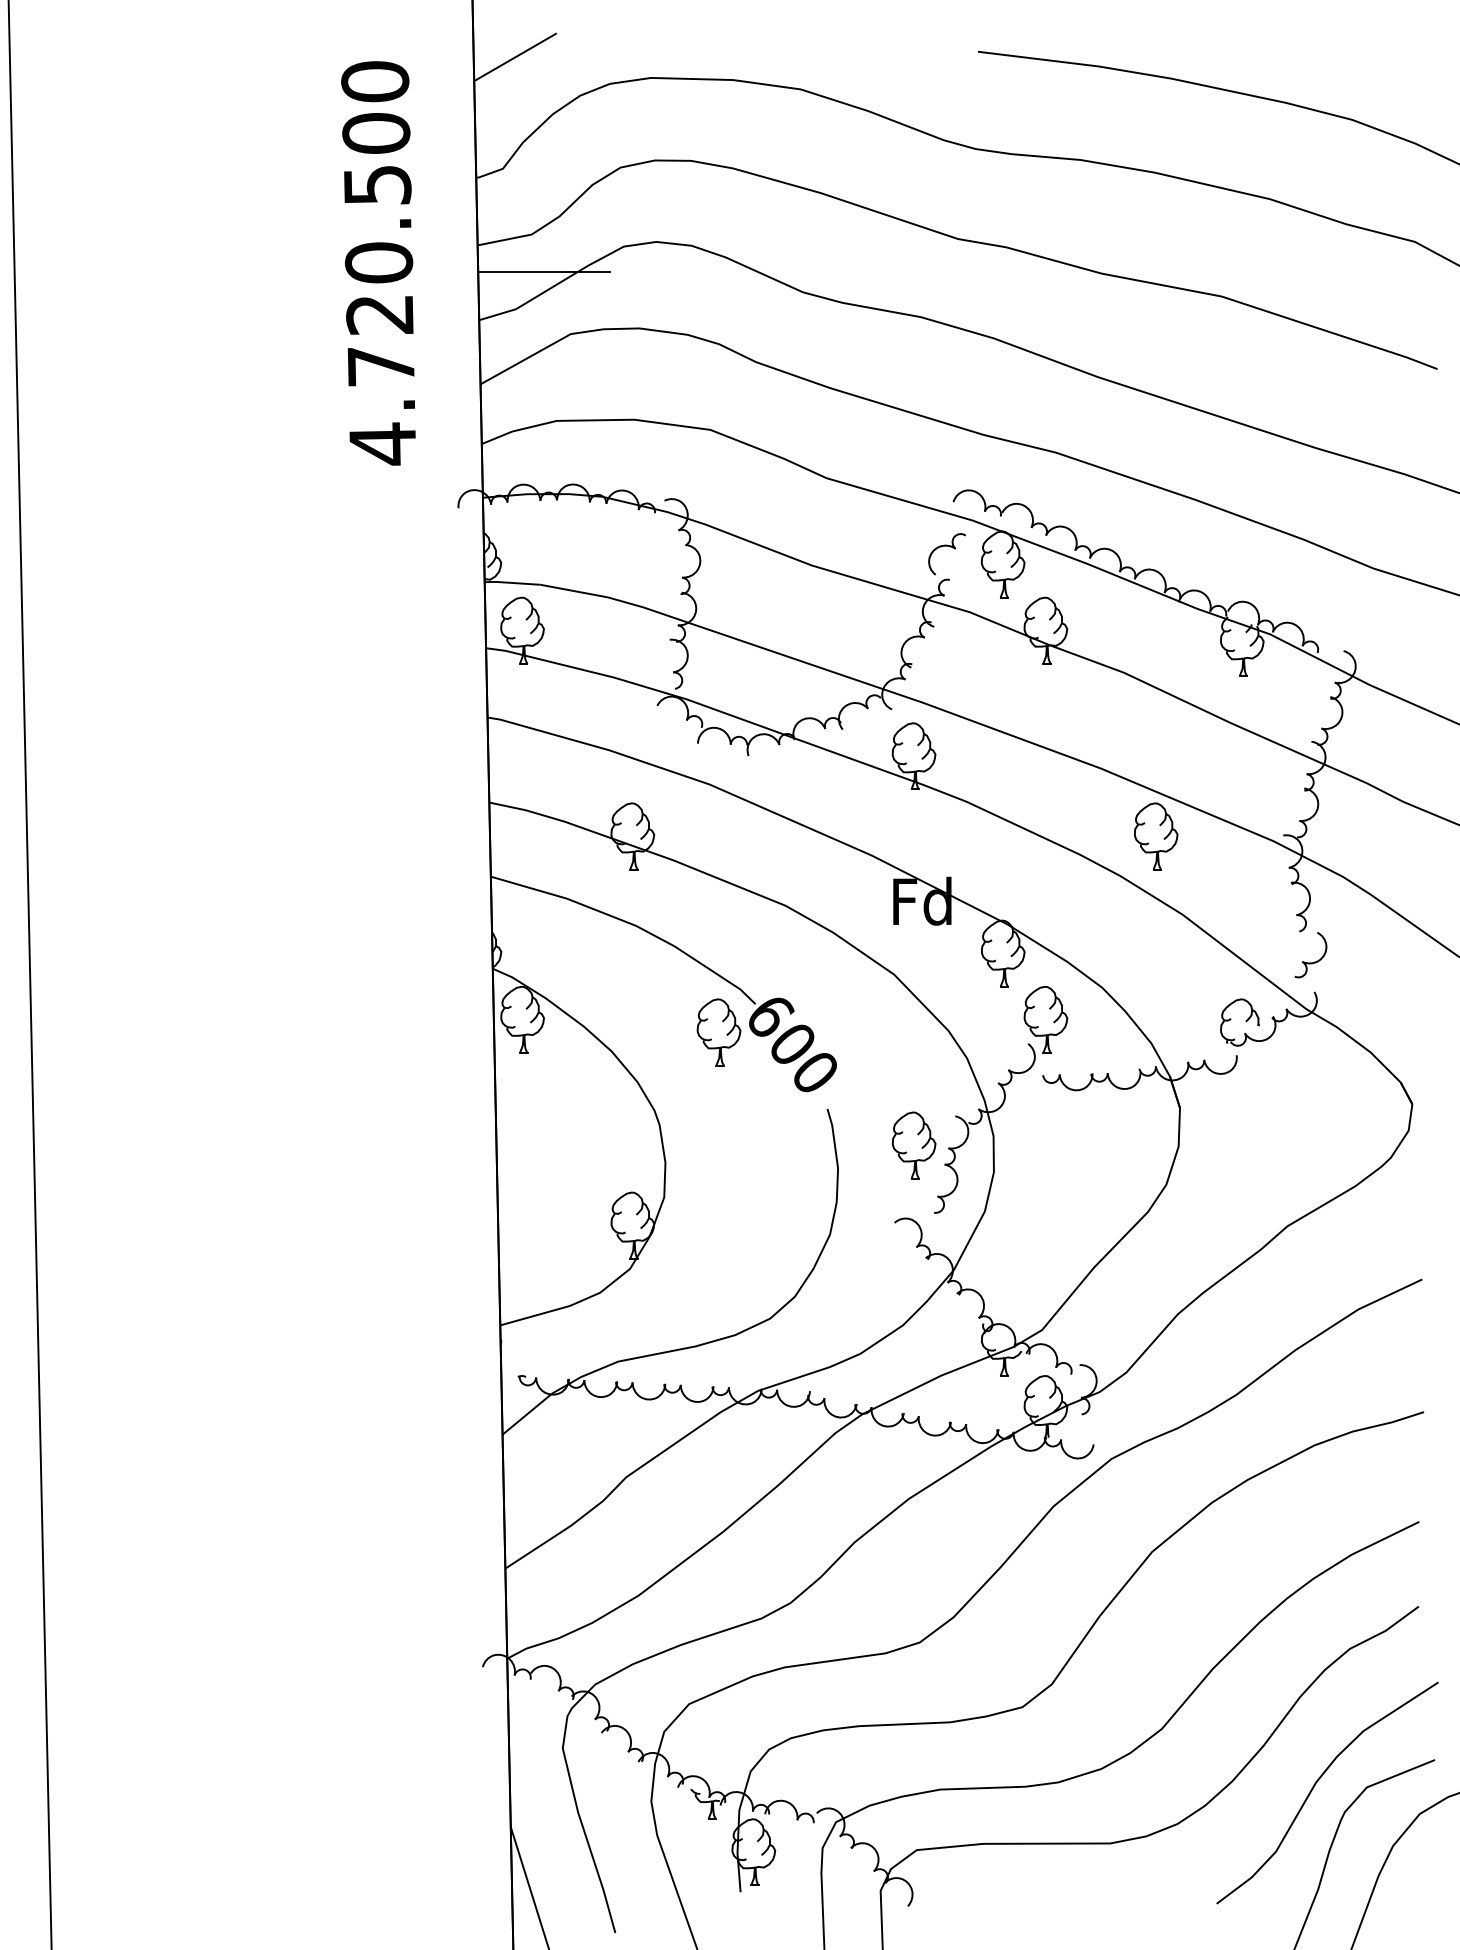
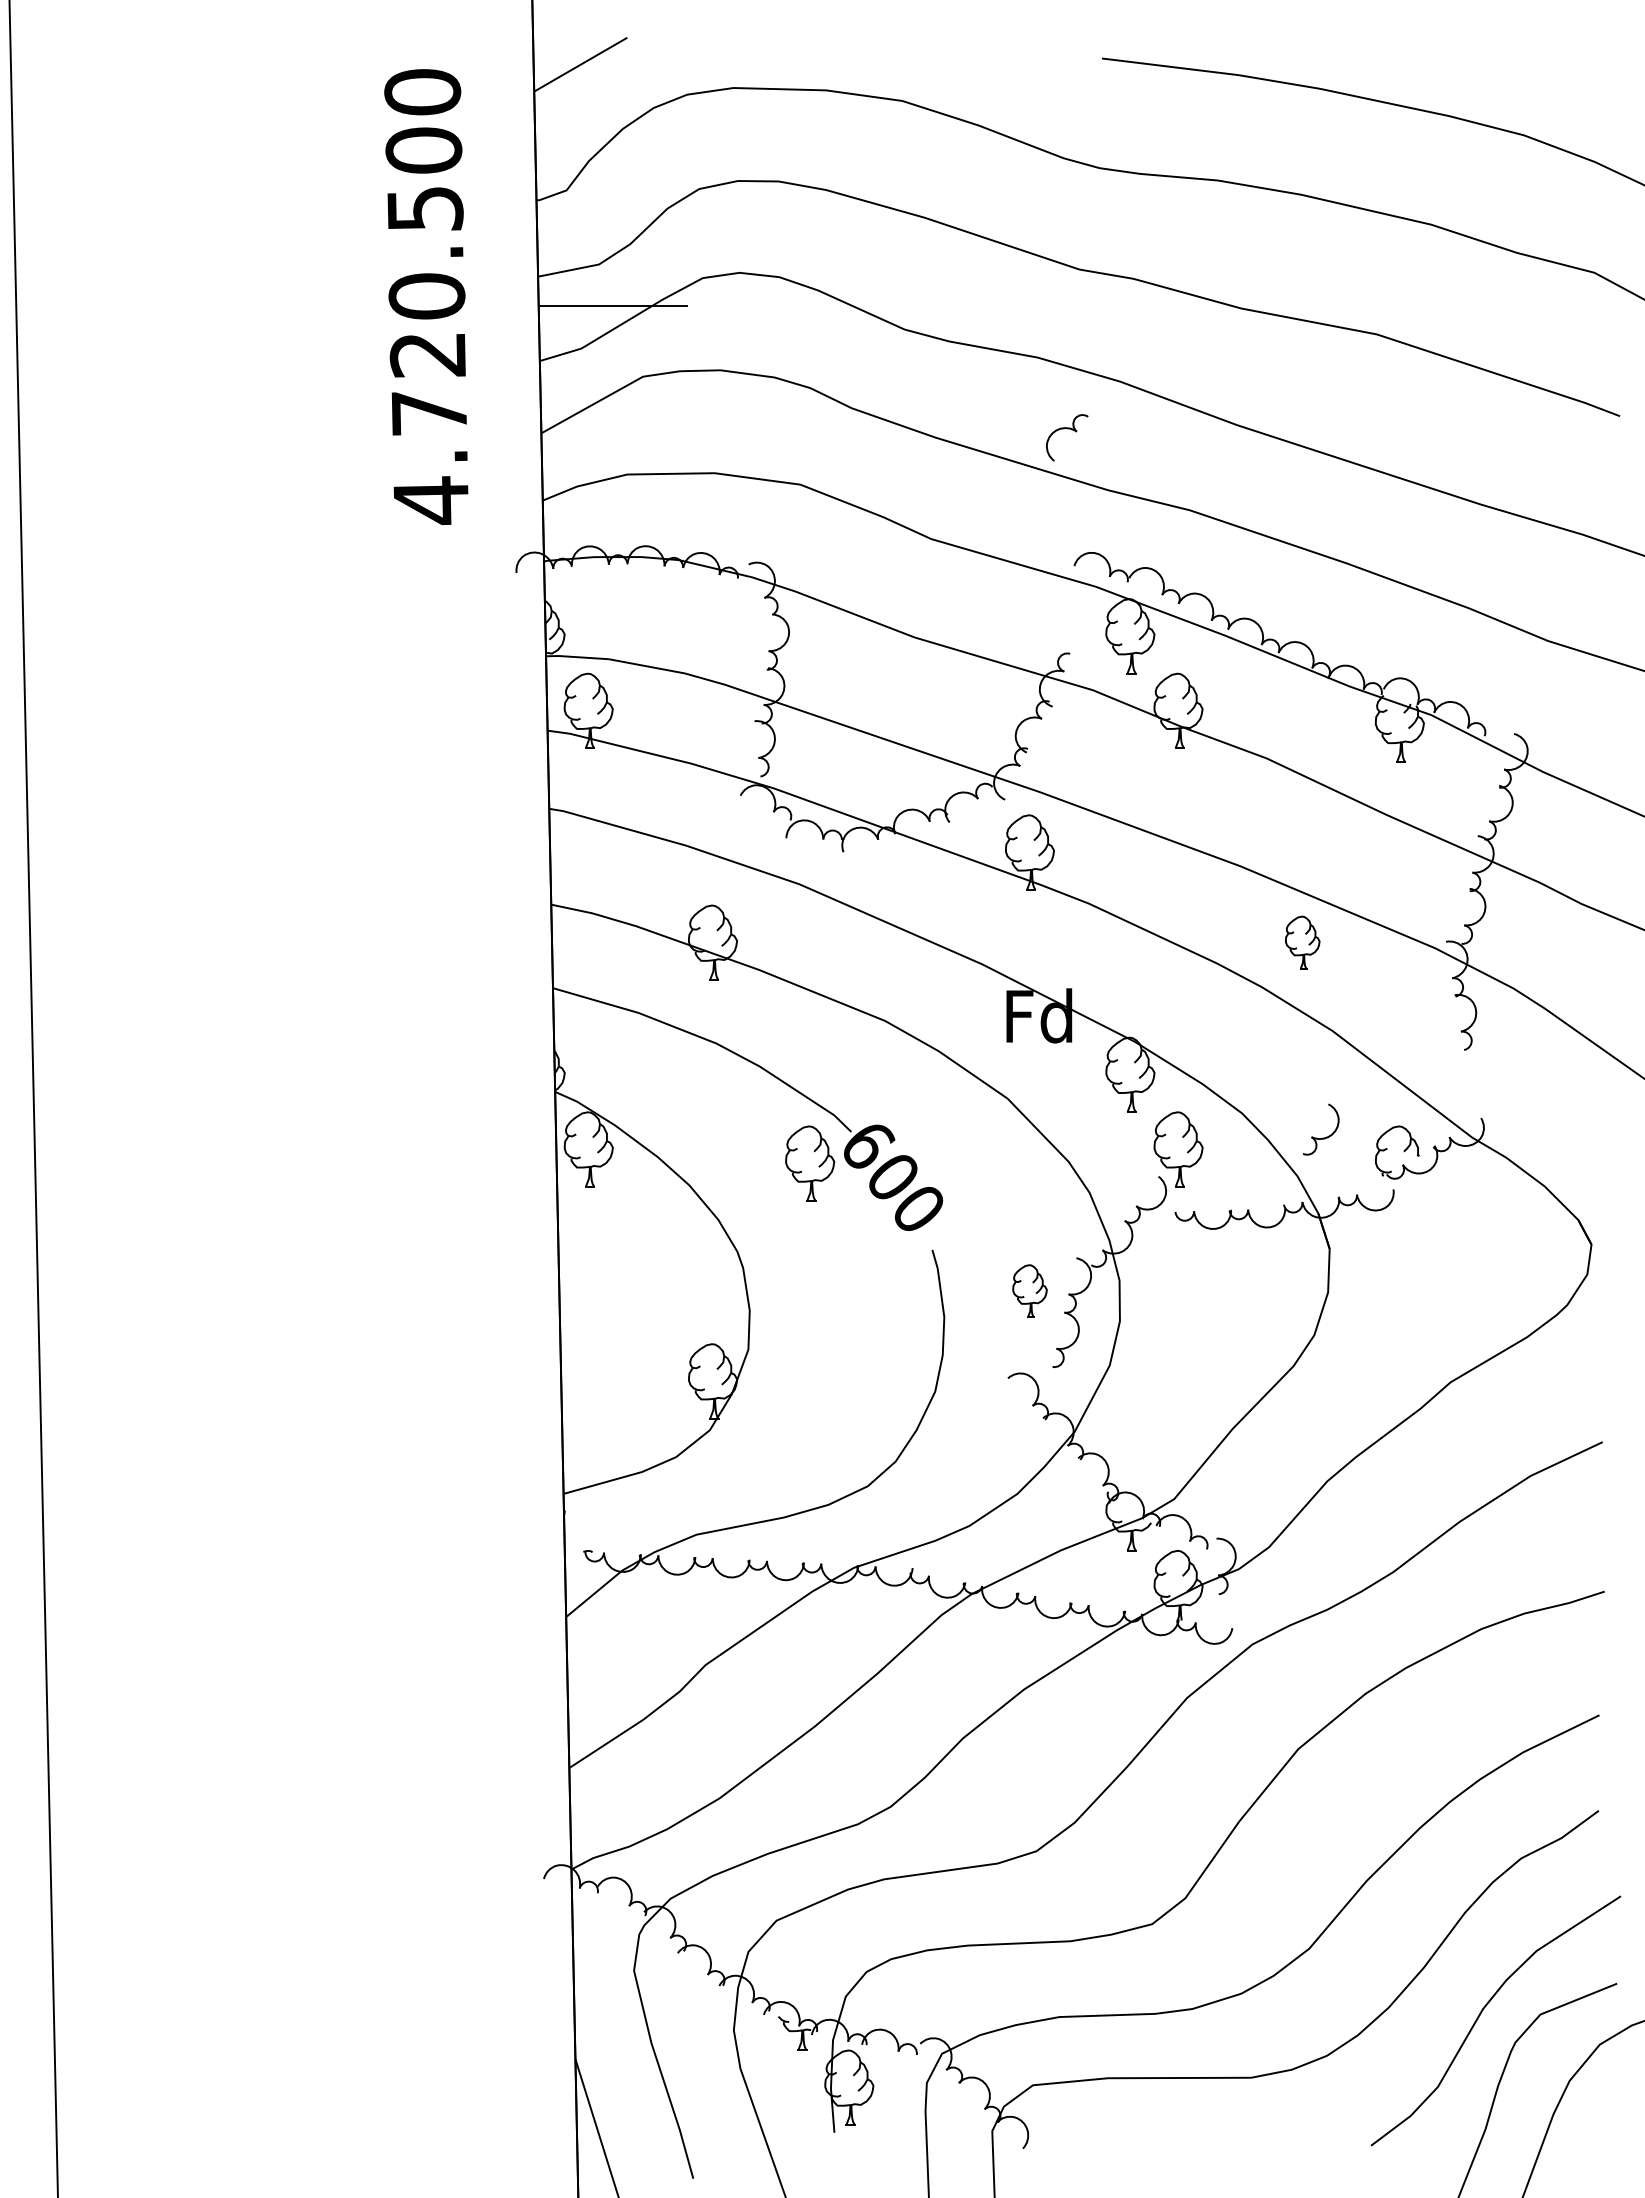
part: (947, 546) -> (1067, 429), moved
part: (1155, 836) -> (1302, 942), size x0.7
part: (1312, 962) -> (1322, 1137), moved
part: (913, 1145) -> (1029, 1291), size x0.7

